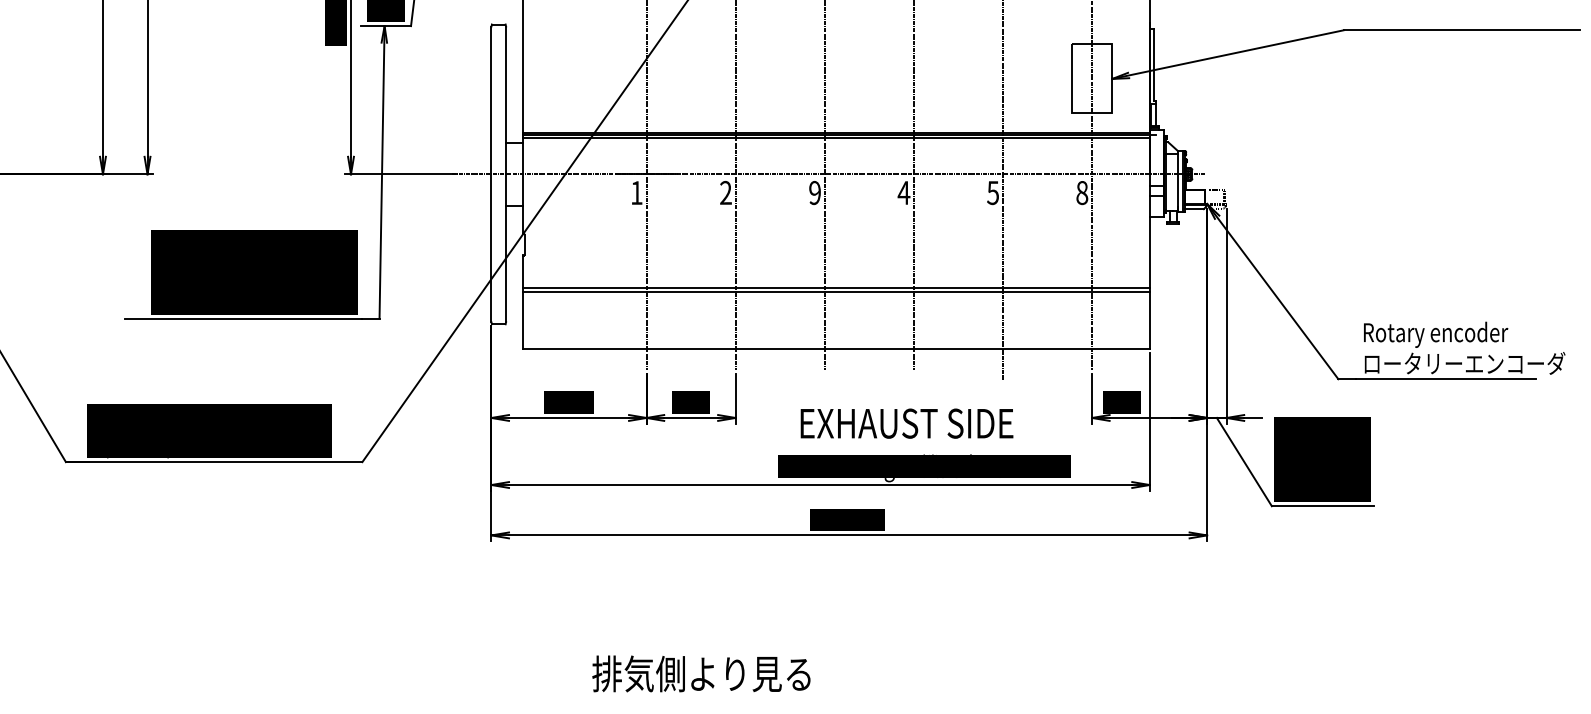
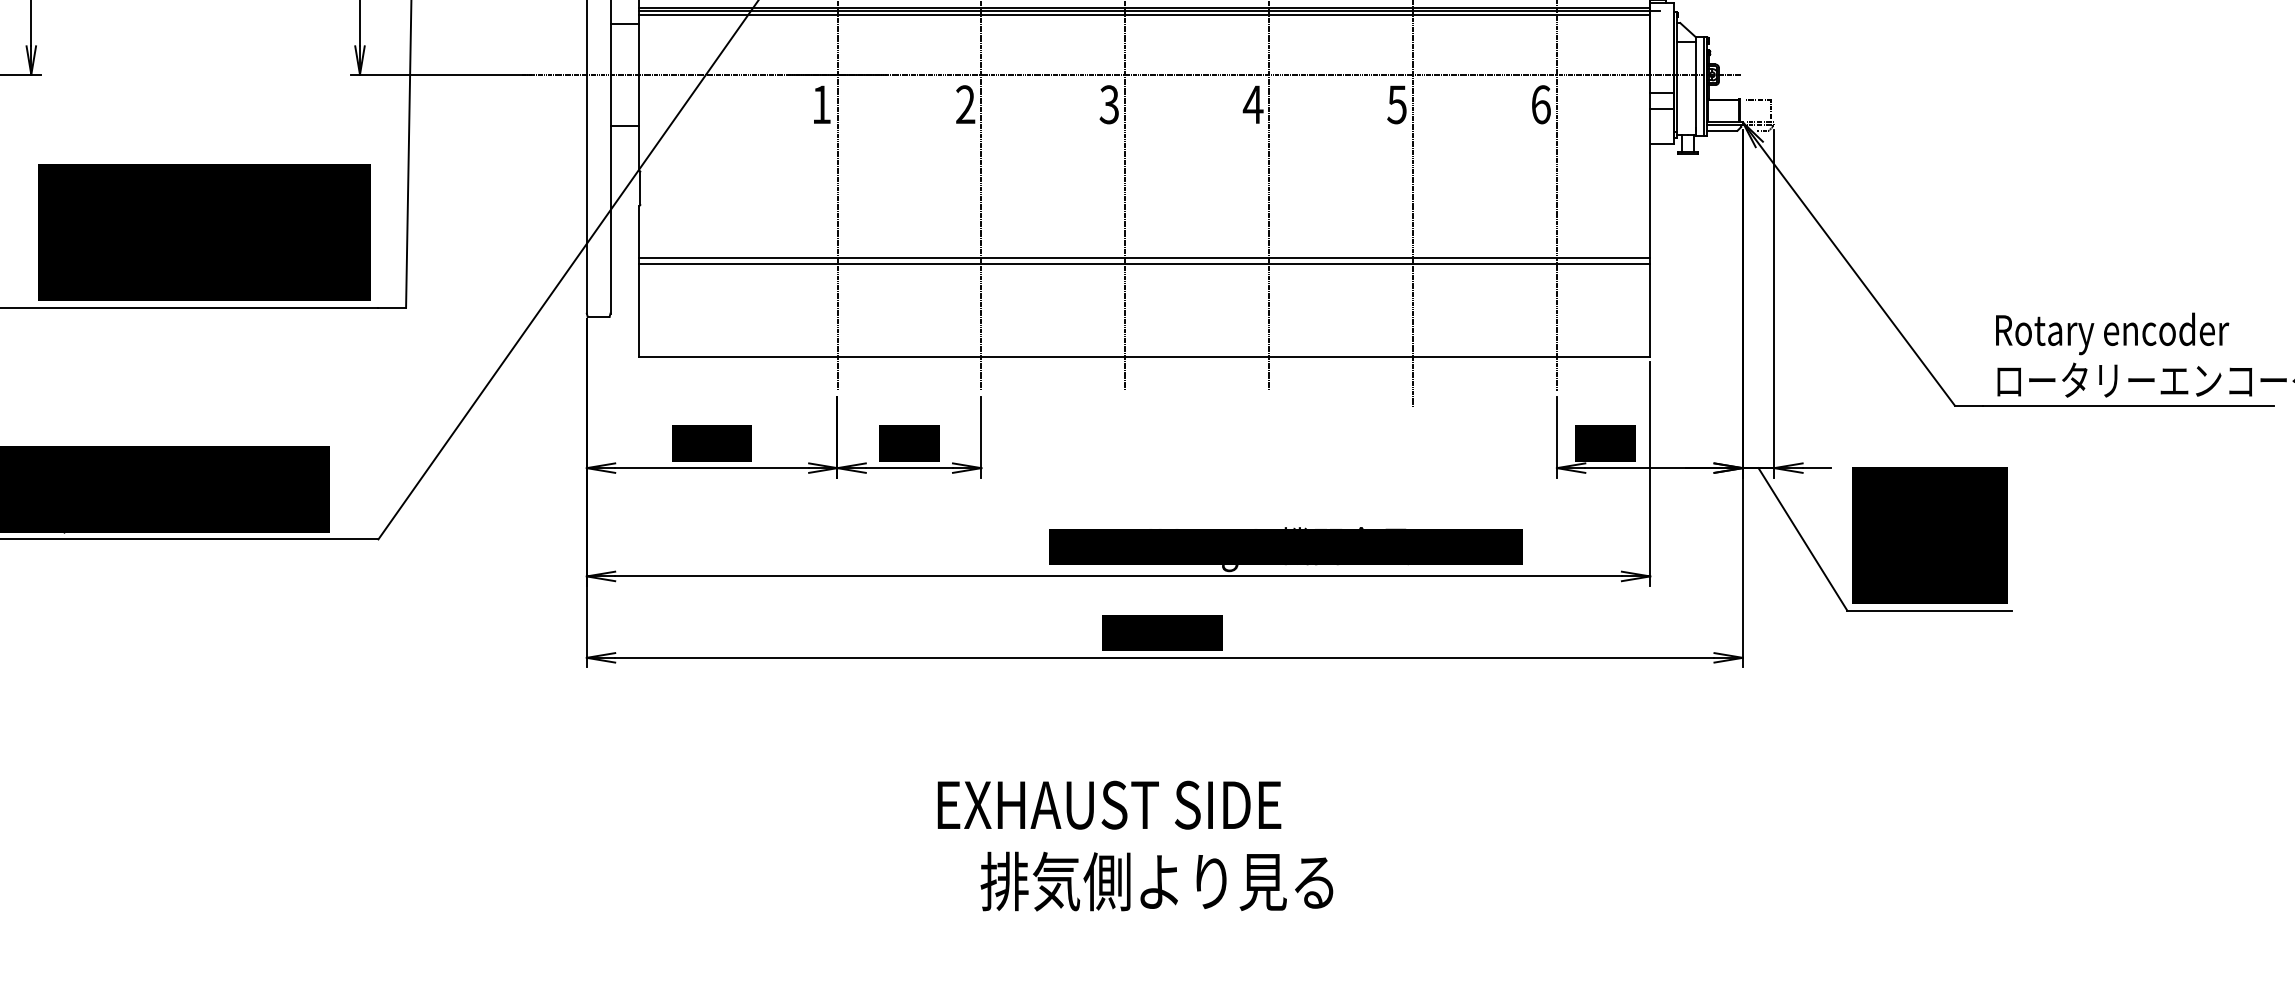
text: (814, 192) -> (1108, 103), 9 -> 3
text: (1082, 192) -> (1541, 103), 8 -> 6
text: (906, 423) -> (1108, 804), moved
text: (701, 673) -> (1157, 880), moved

